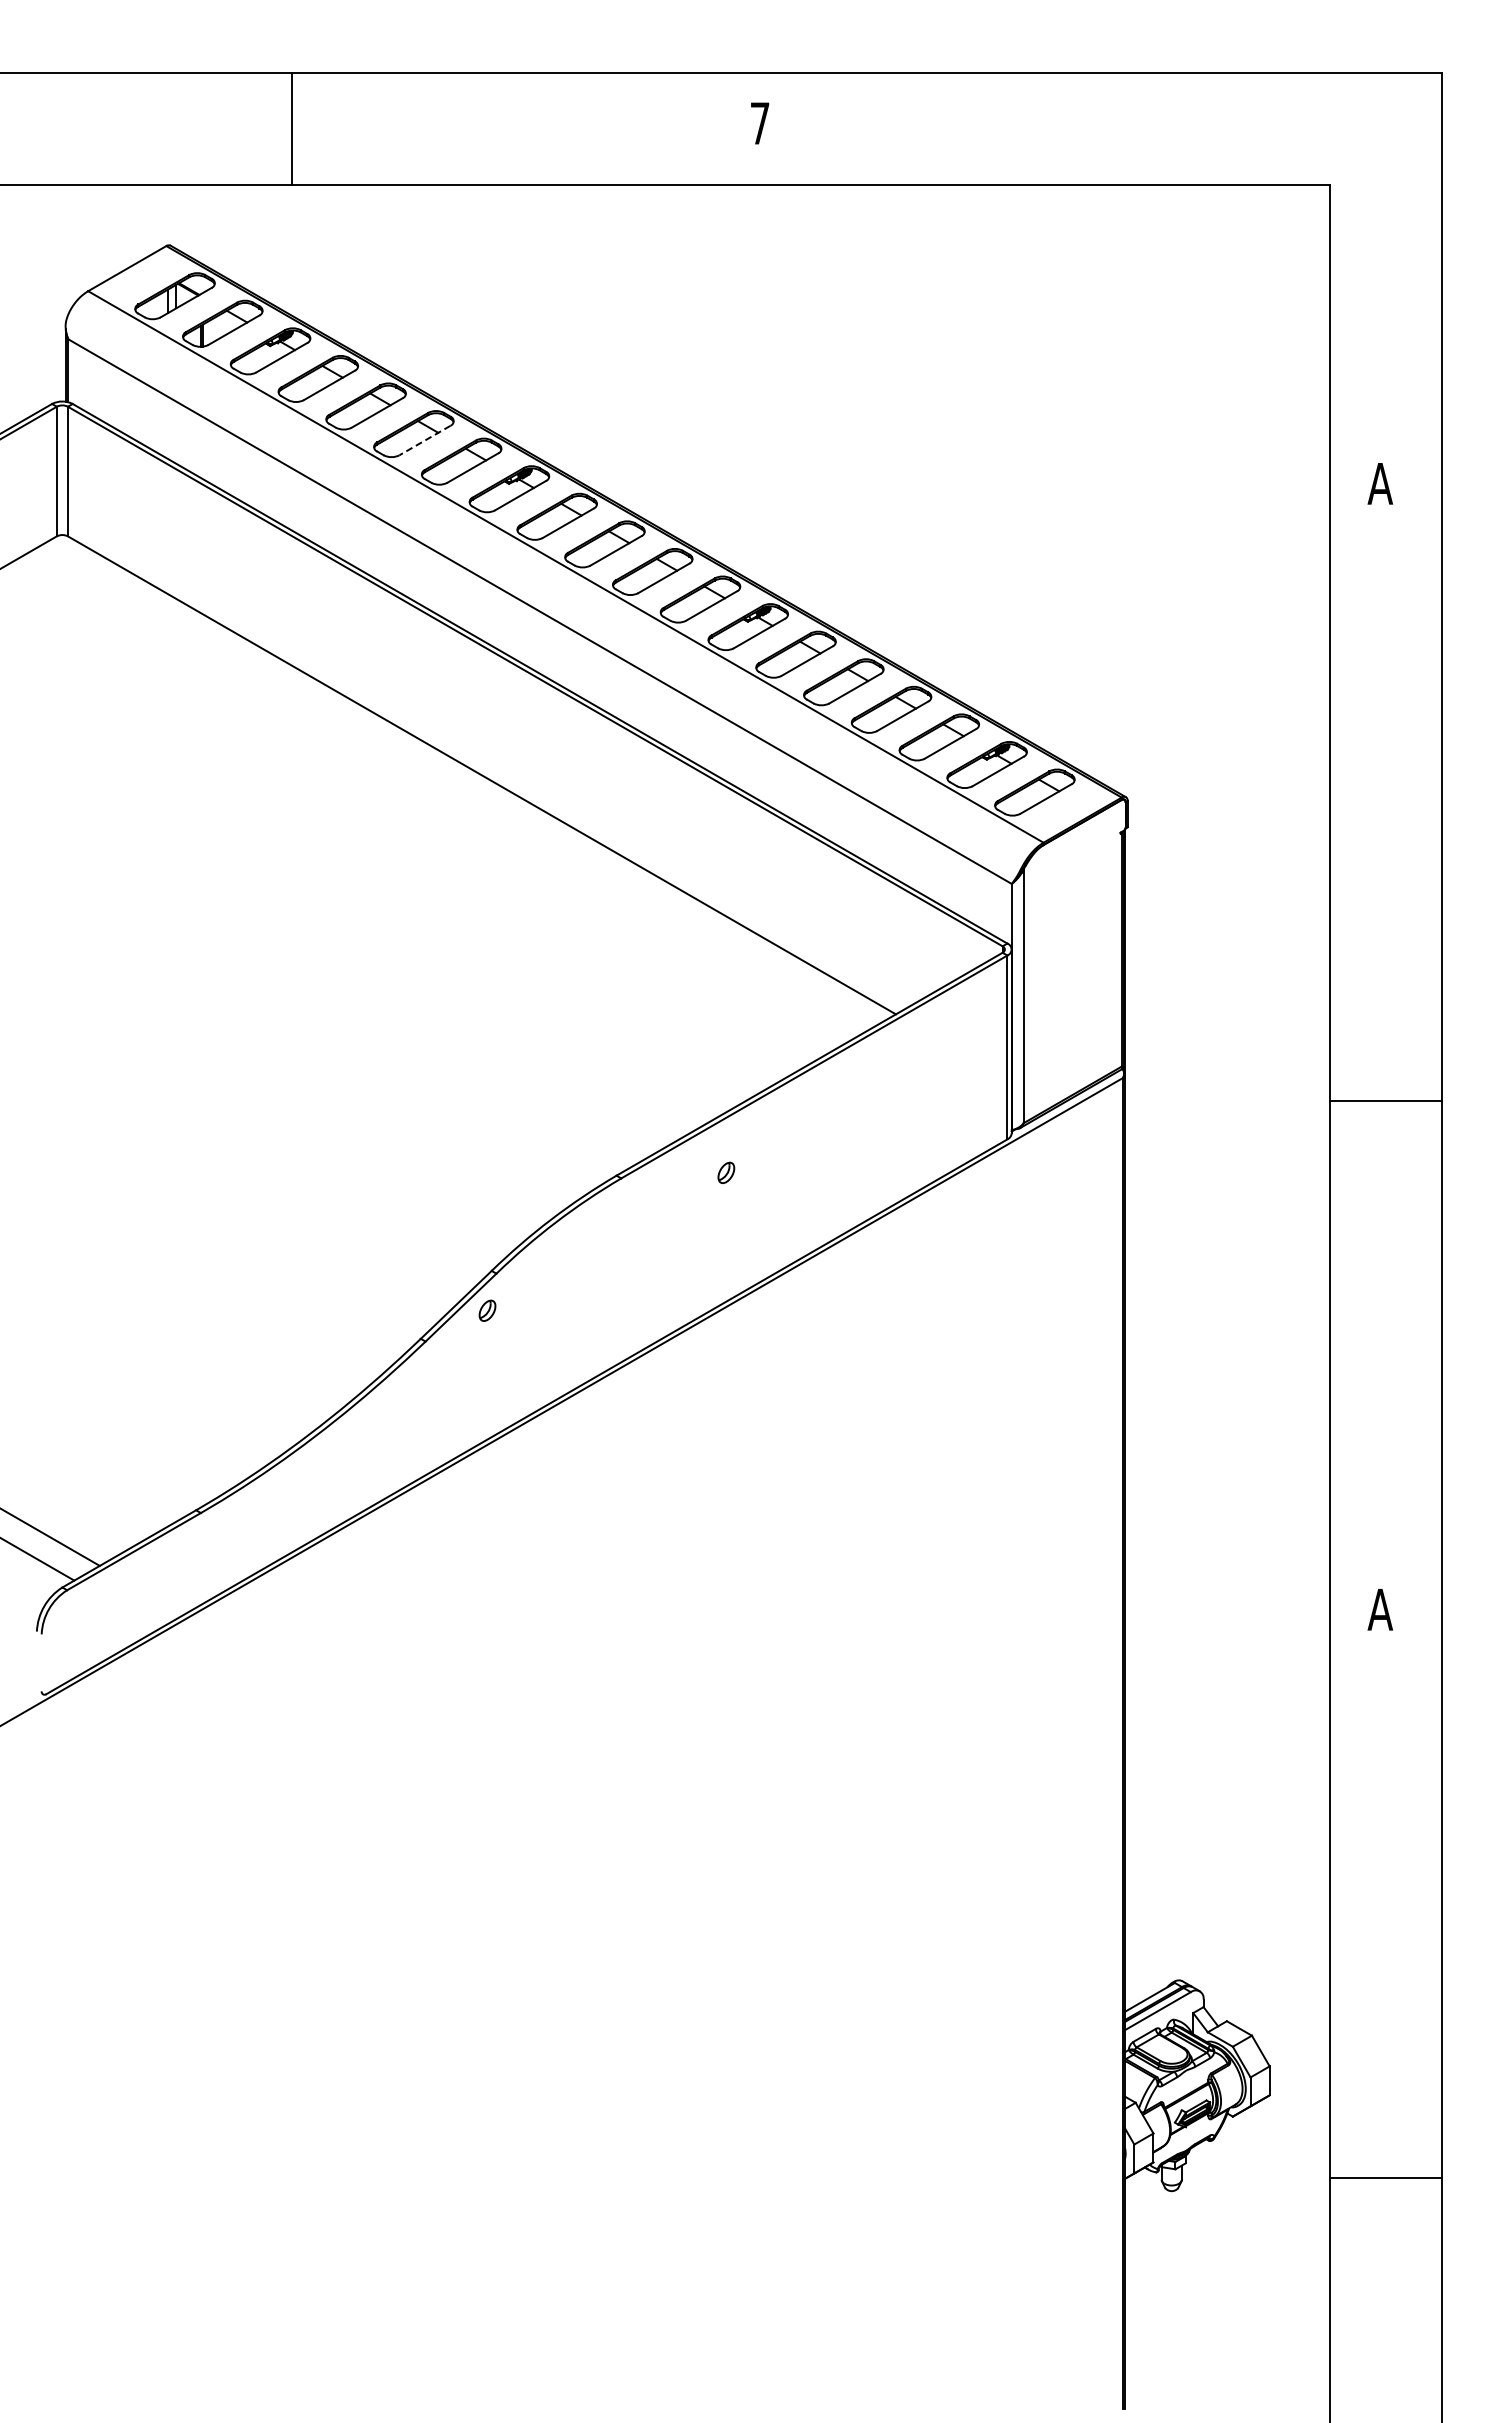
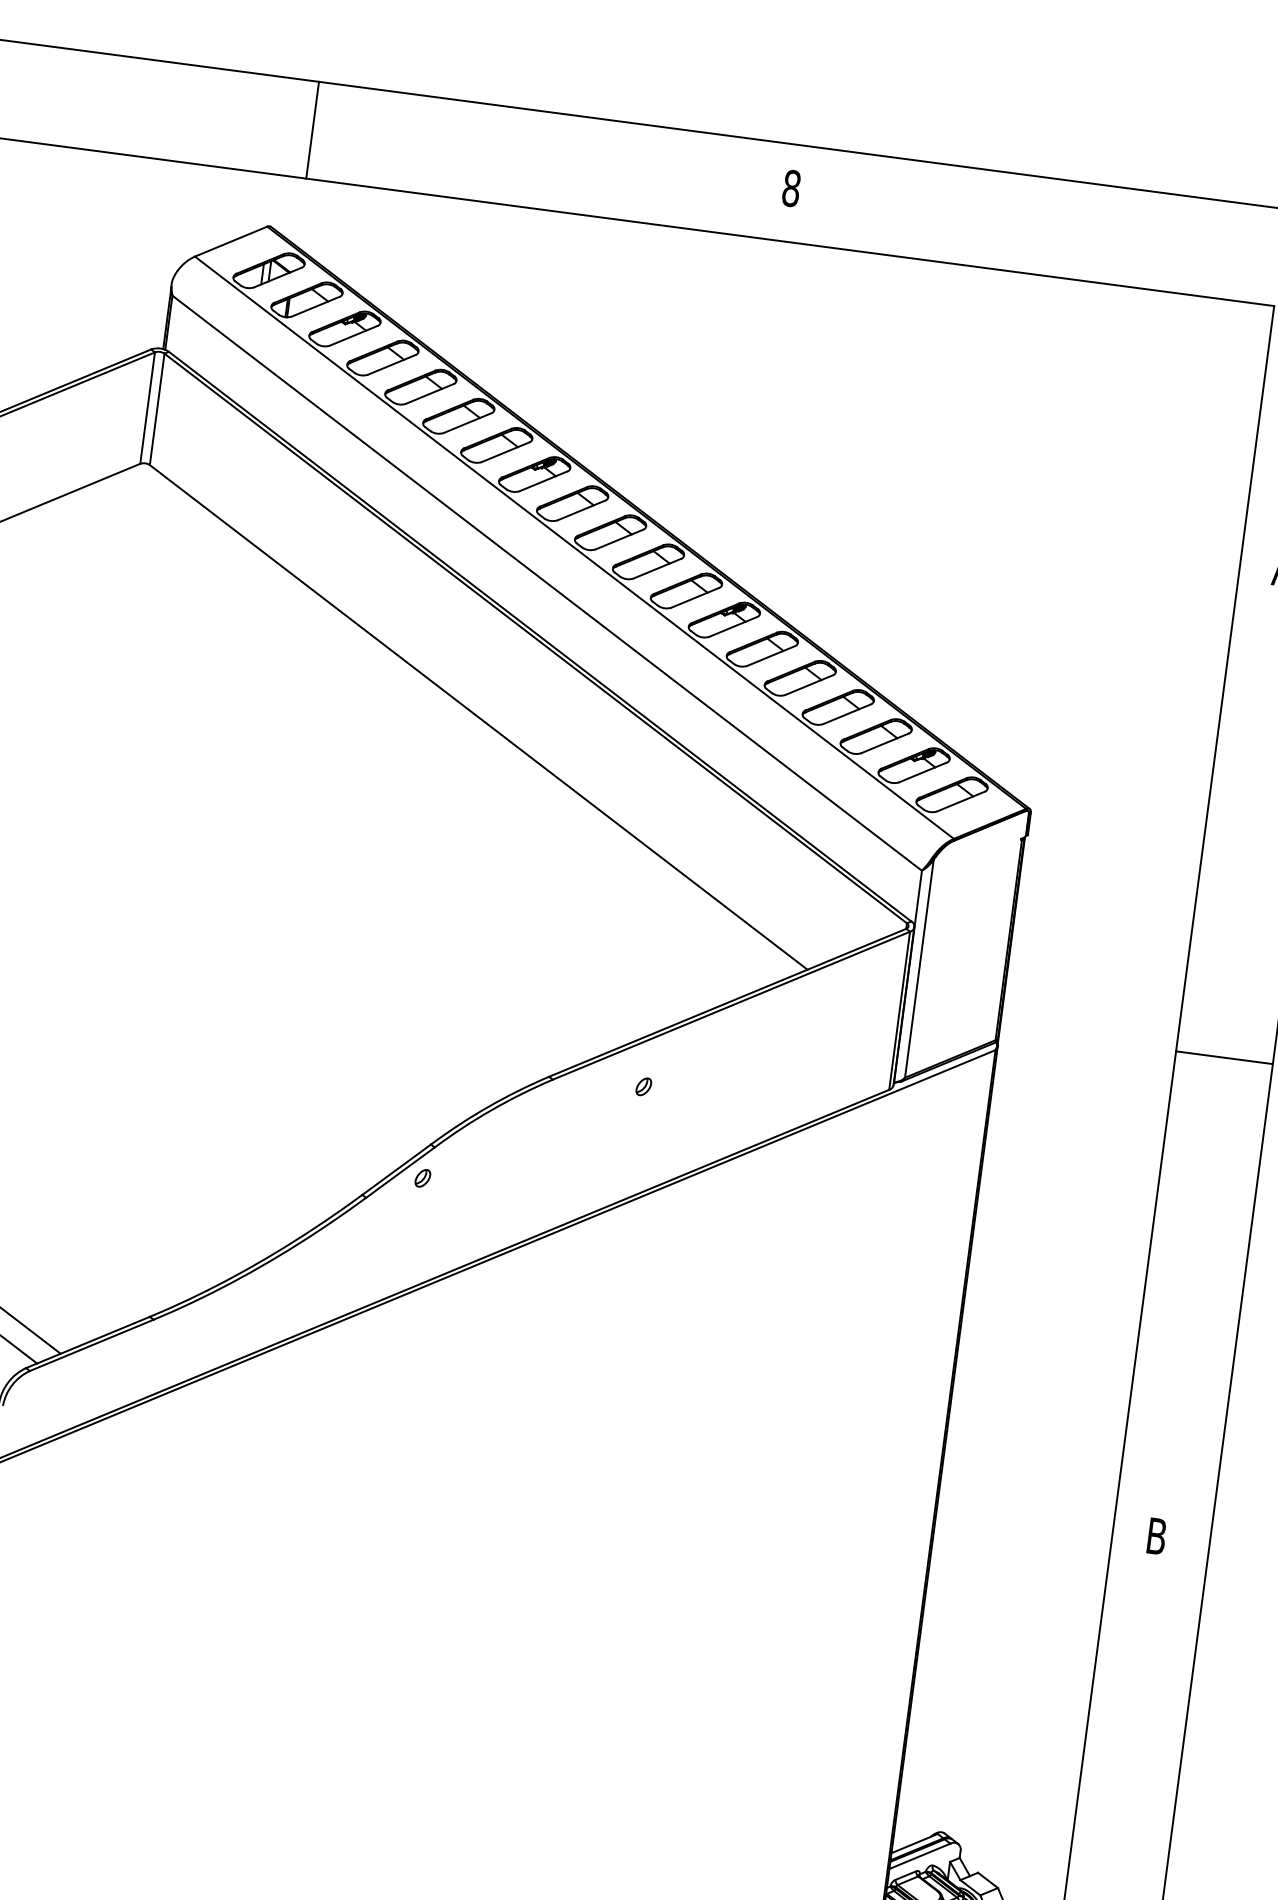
text: (759, 123) -> (791, 188), 7 -> 8
line: (291, 128) -> (312, 129), moved
line: (424, 440) -> (467, 423), dashed -> solid
line: (1385, 1101) -> (1224, 1057), moved
text: (1380, 1609) -> (1156, 1536), A -> B

